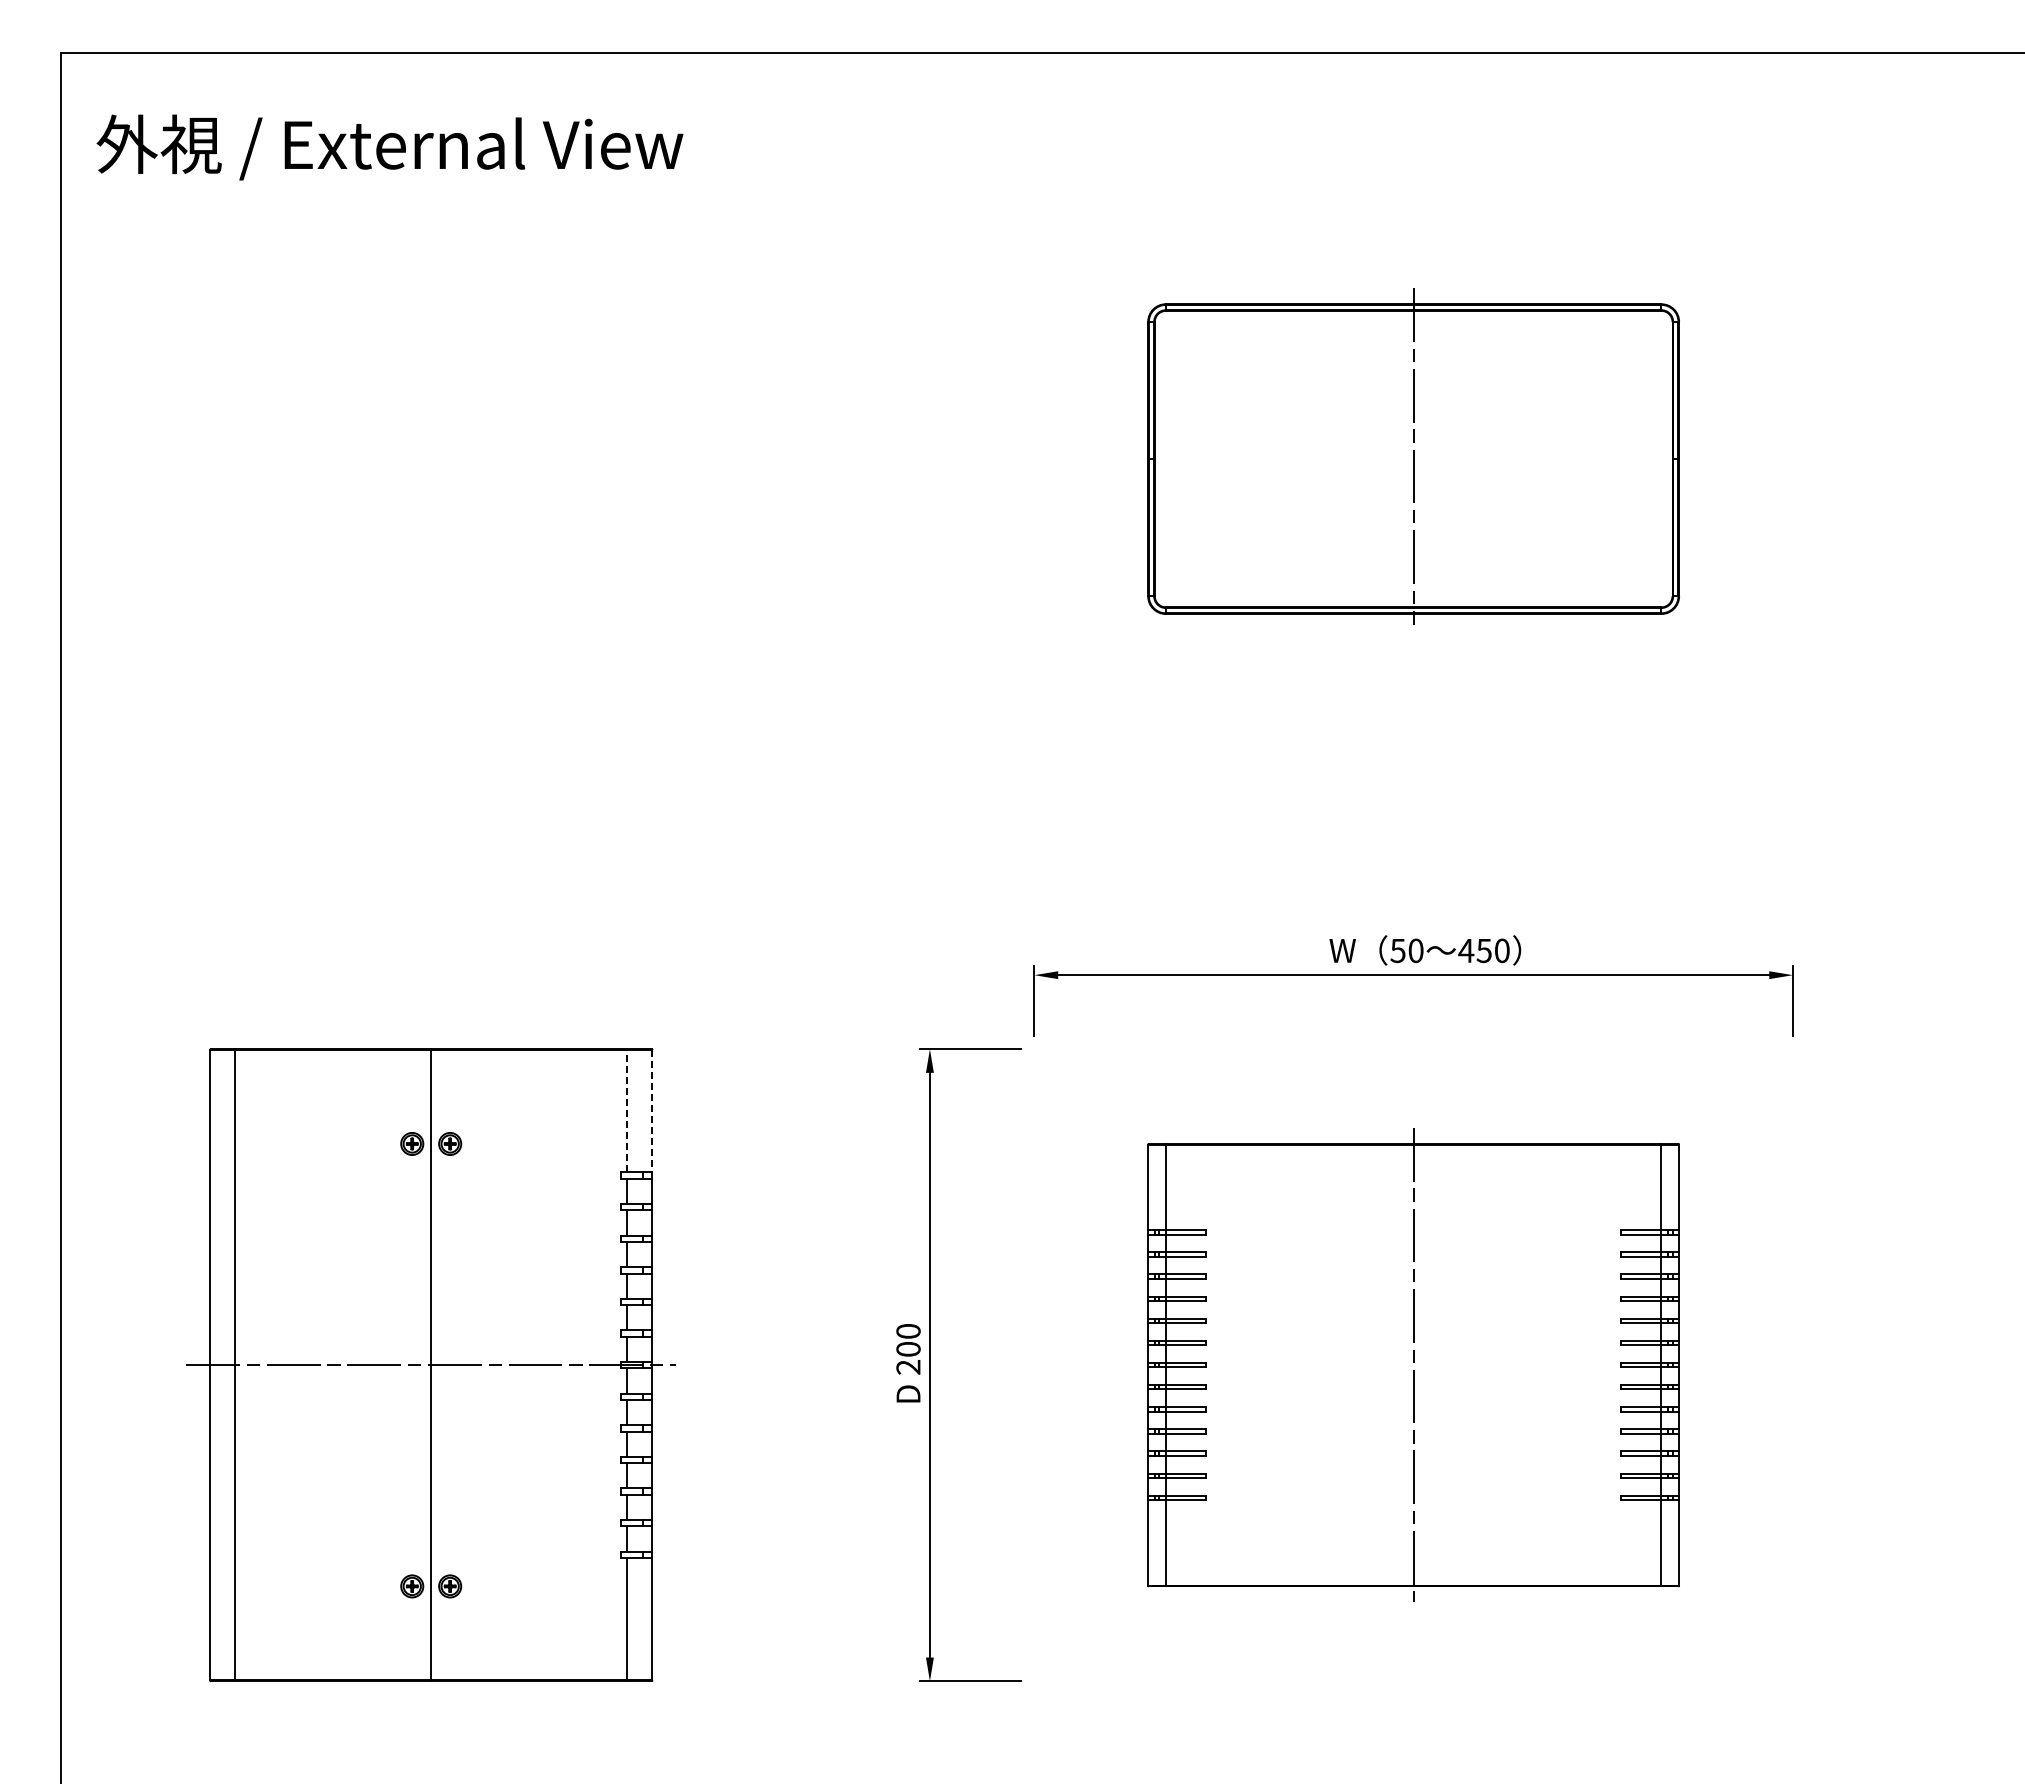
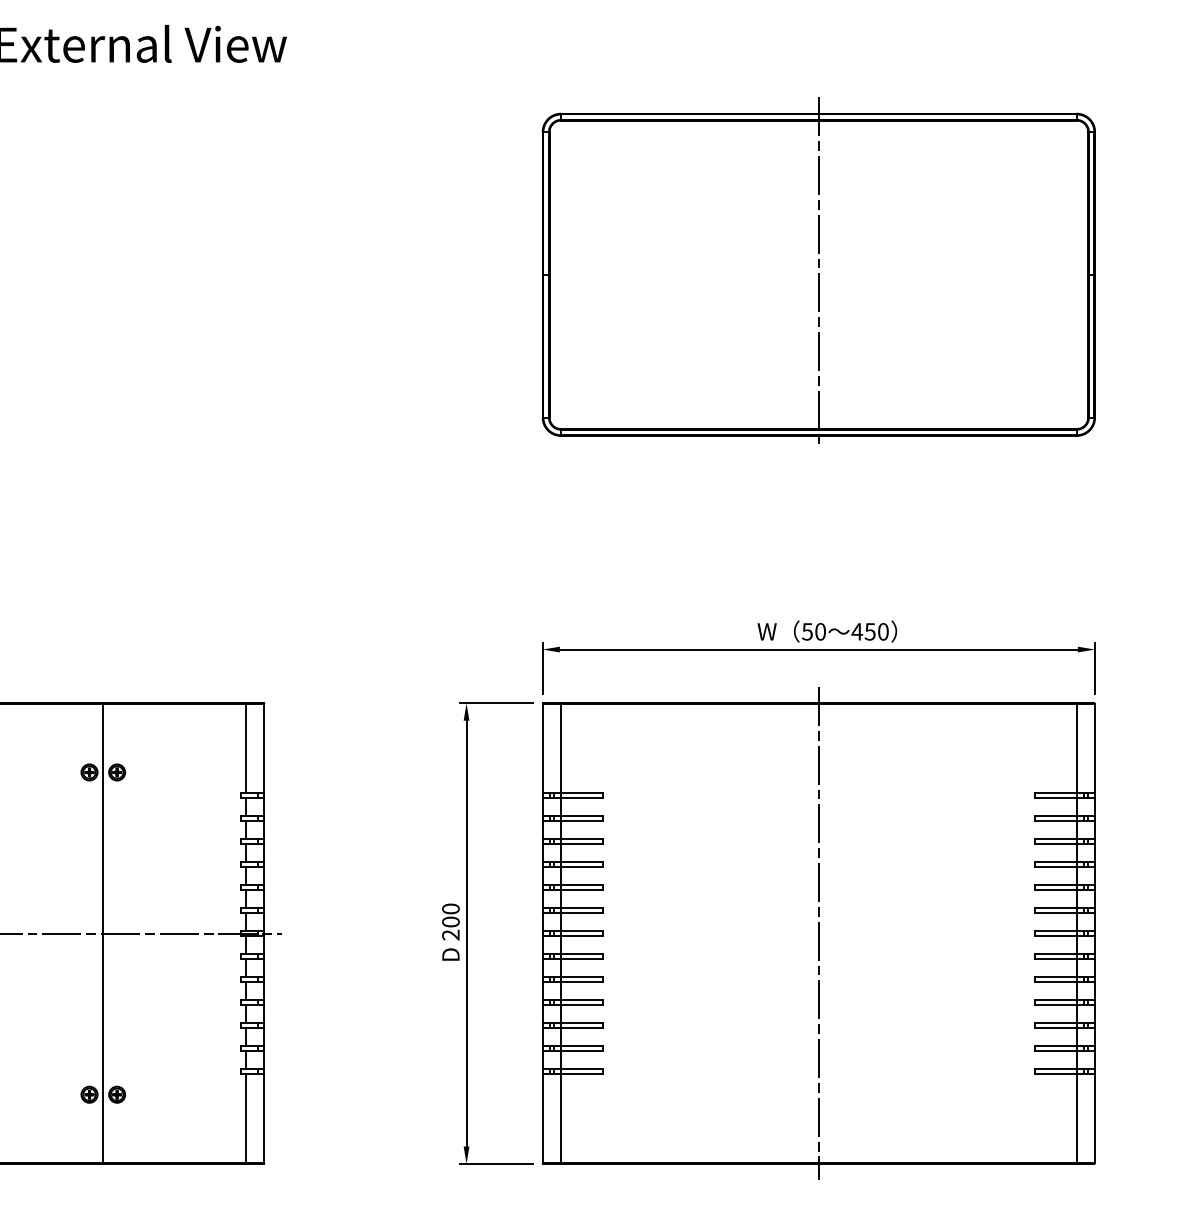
part: (1413, 455) -> (818, 271), size x1.43
line: (627, 1110) -> (246, 748), dashed -> solid
line: (652, 1111) -> (264, 748), dashed -> solid
part: (1413, 1364) -> (818, 933), size x1.43

